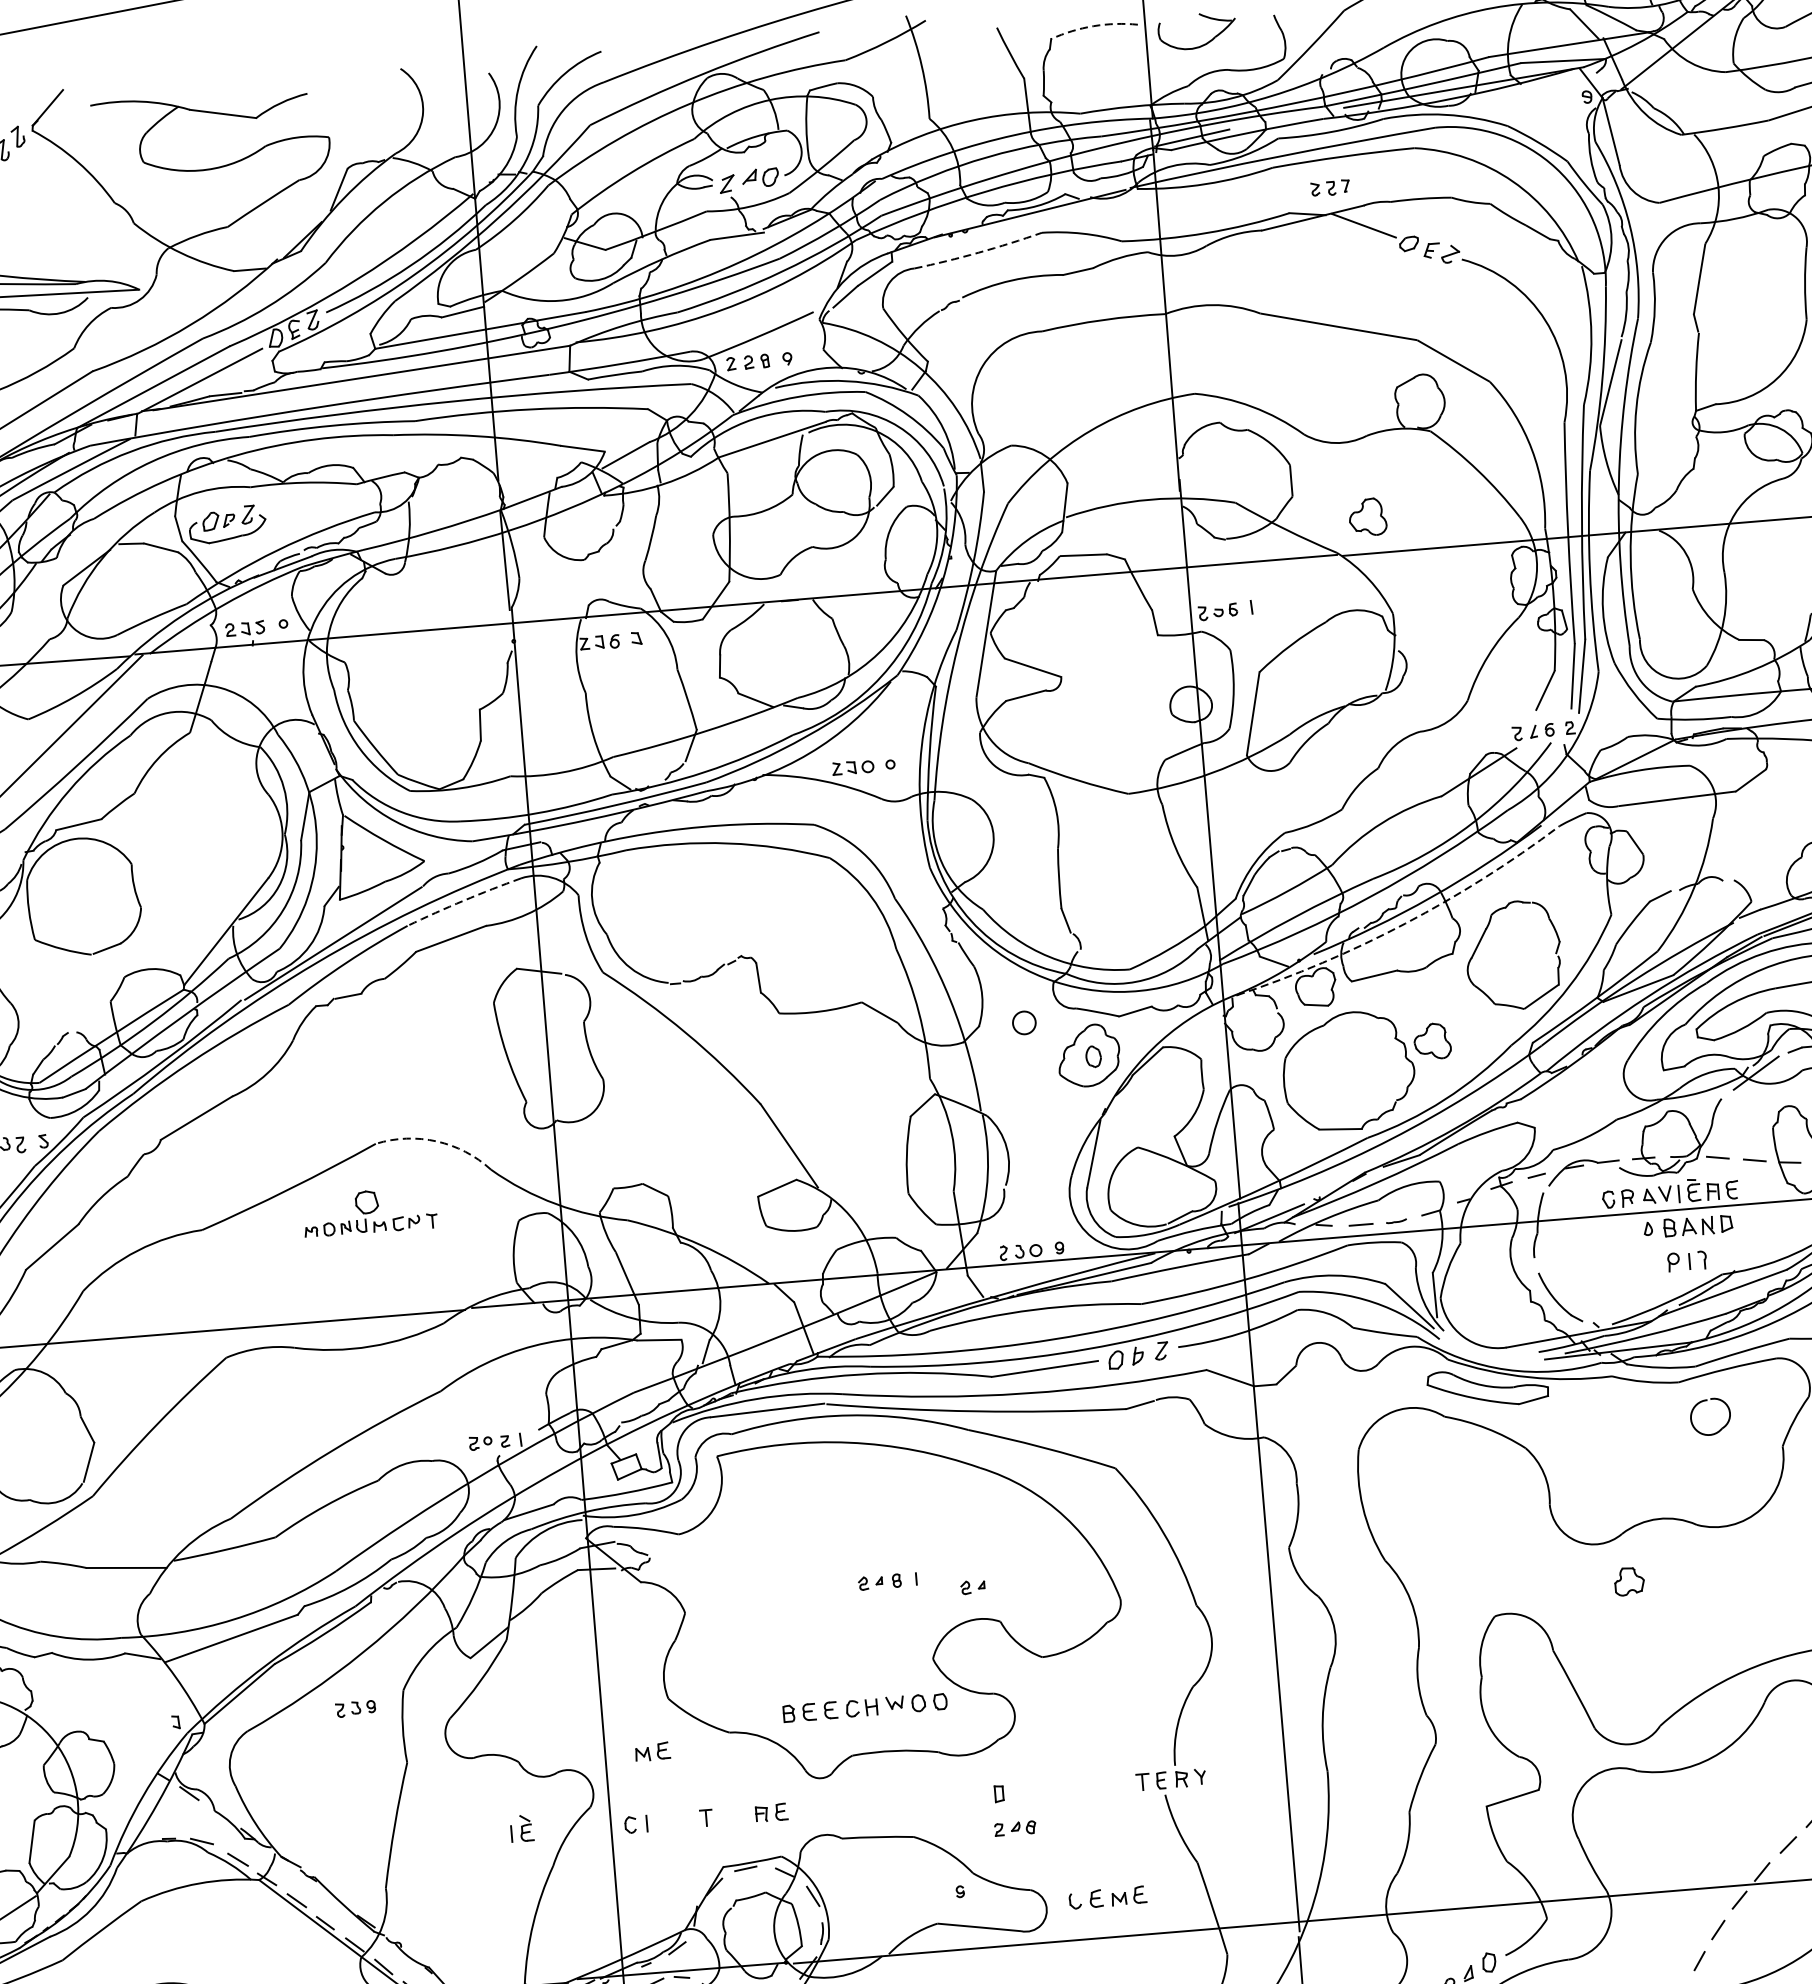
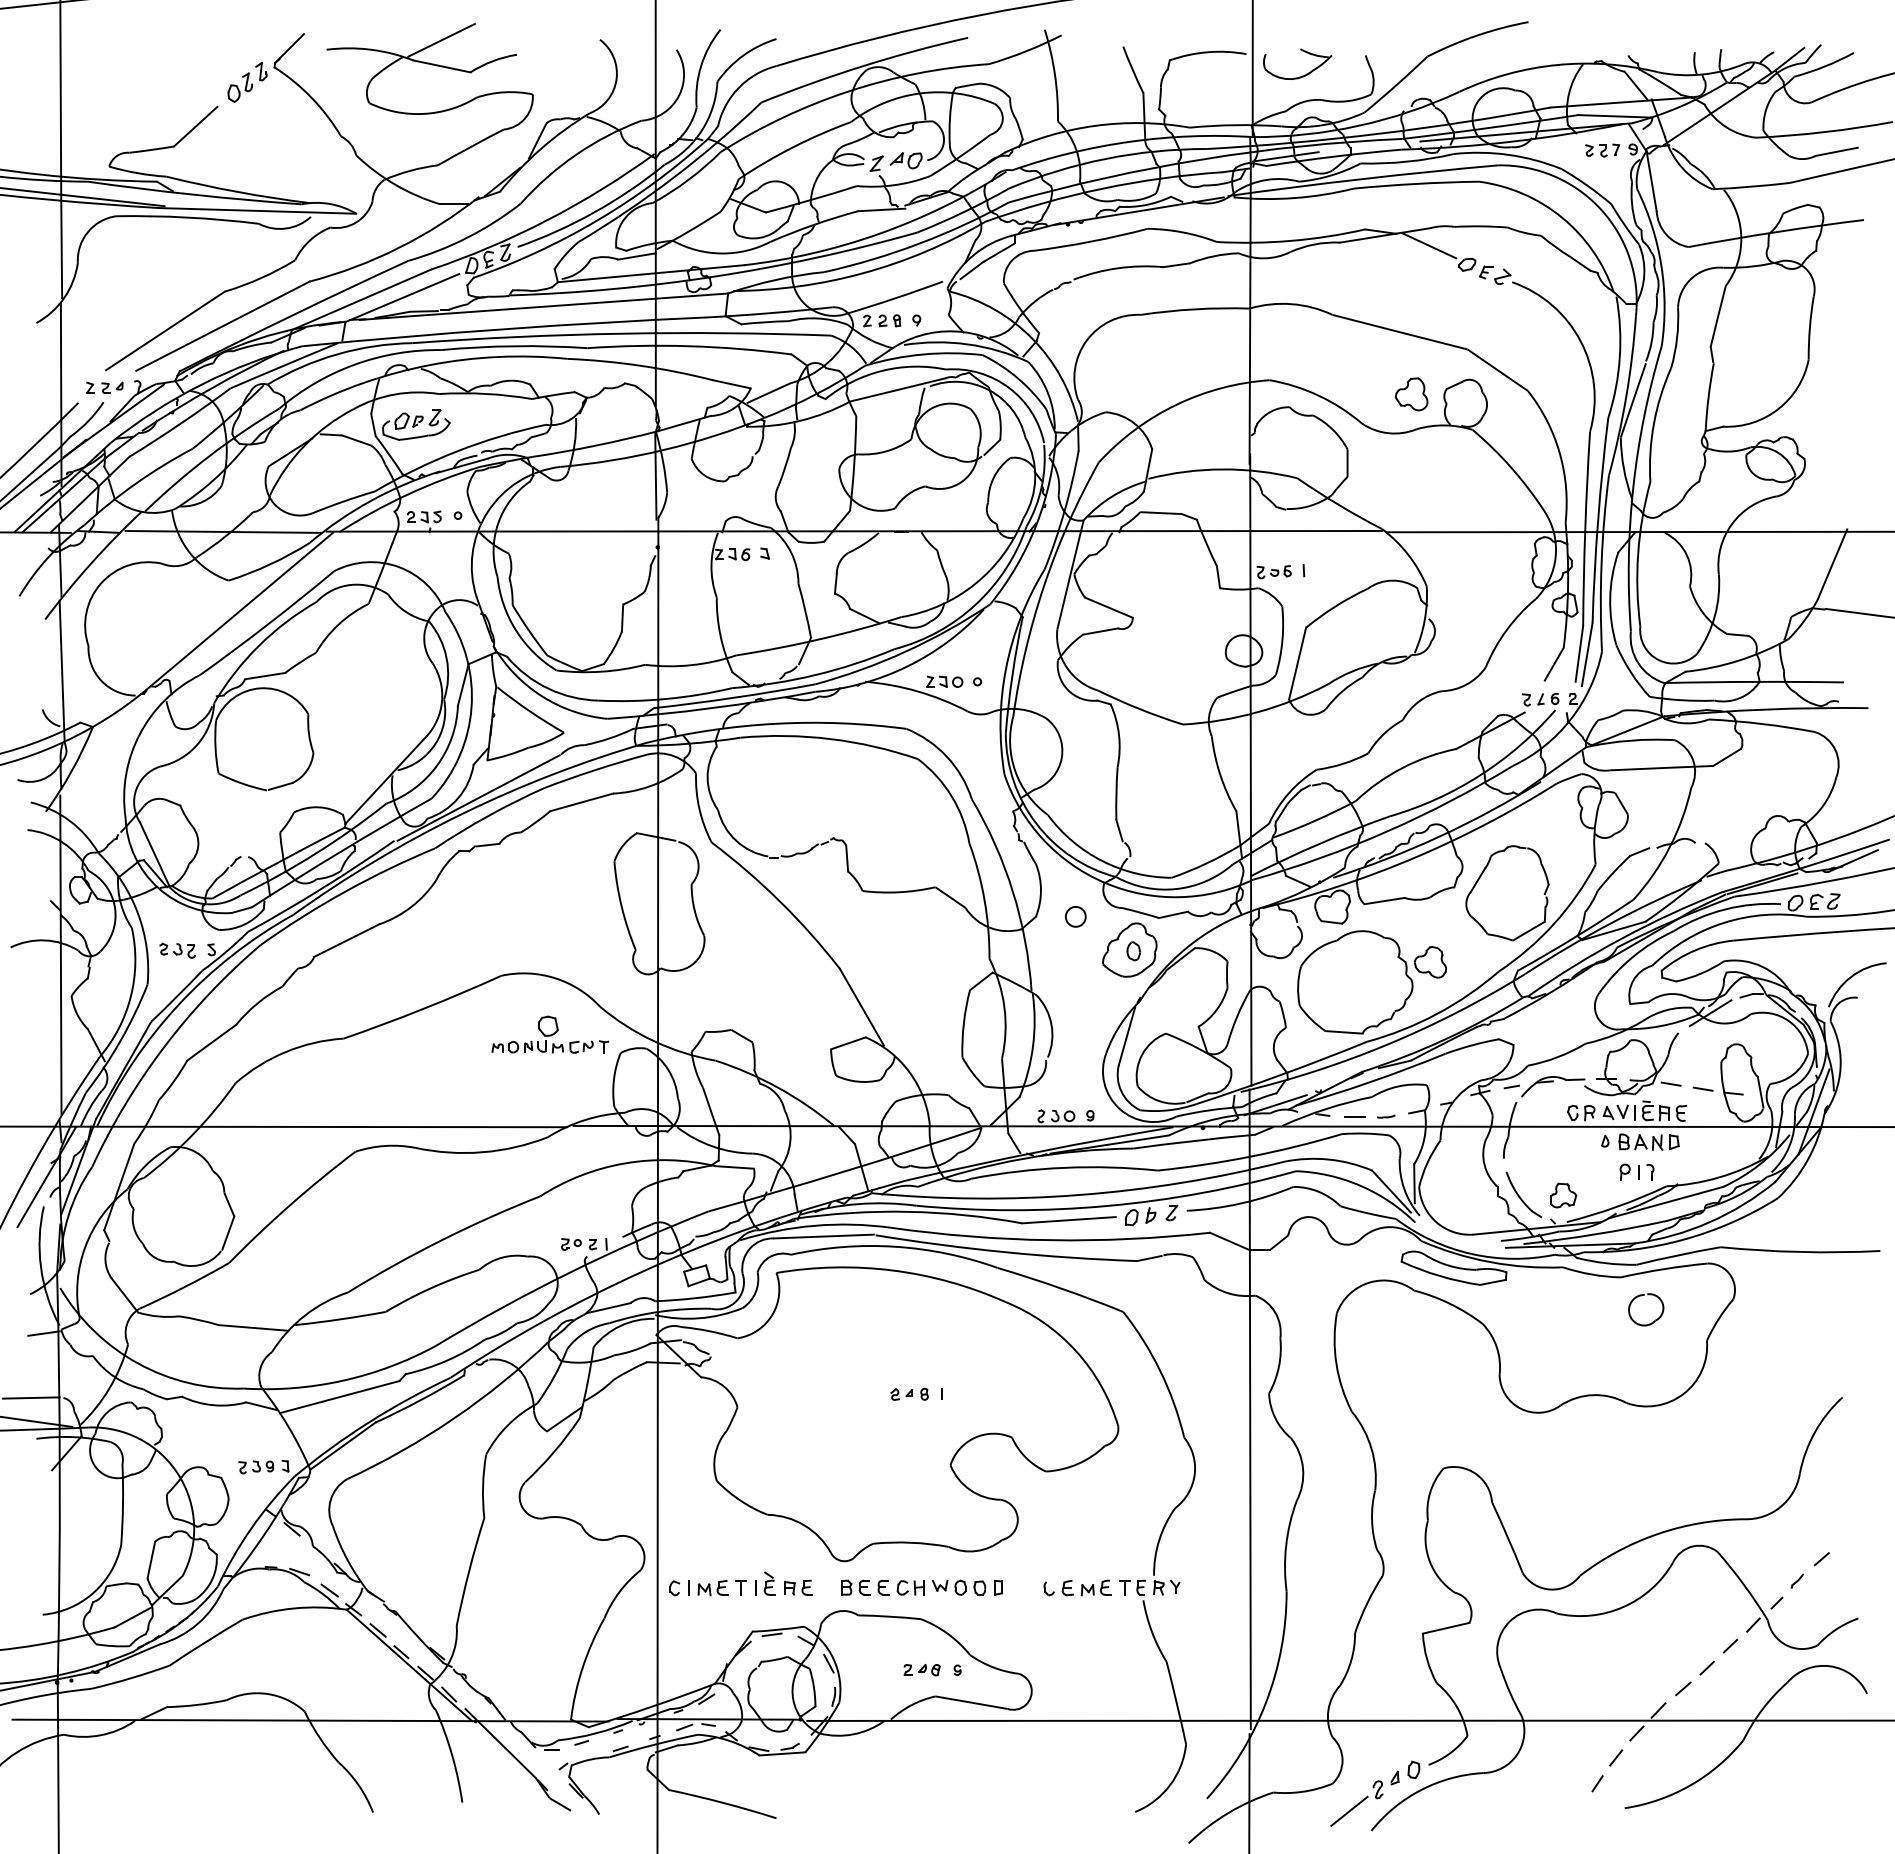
arc: (1093, 26) -> (1207, 52), dashed -> solid
line: (220, 84) -> (441, 40), added
part: (1330, 188) -> (1602, 150), moved
arc: (979, 252) -> (1091, 241), dashed -> solid
part: (1367, 517) -> (1411, 394), moved
arc: (463, 901) -> (595, 770), dashed -> solid
arc: (1405, 923) -> (1415, 857), dashed -> solid
arc: (436, 1141) -> (554, 978), dashed -> solid
part: (368, 1211) -> (549, 1034), moved
part: (1629, 1581) -> (1563, 1195), moved
part: (972, 1587) -> (990, 1405), removed
part: (864, 1707) -> (913, 1587), moved
part: (356, 1709) -> (256, 1467), moved
part: (651, 1752) -> (712, 1588), moved
part: (521, 1828) -> (765, 1583), moved
part: (1014, 1829) -> (921, 1670), moved
part: (1107, 1897) -> (1077, 1587), moved

